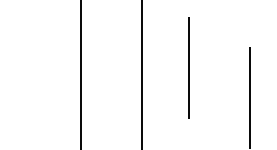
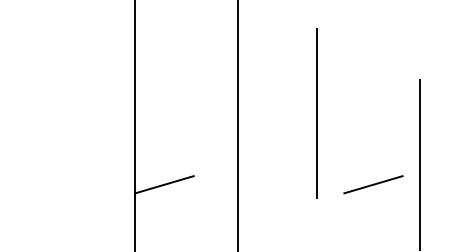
line: (97, 109) -> (163, 183), added
line: (222, 109) -> (373, 183), added

